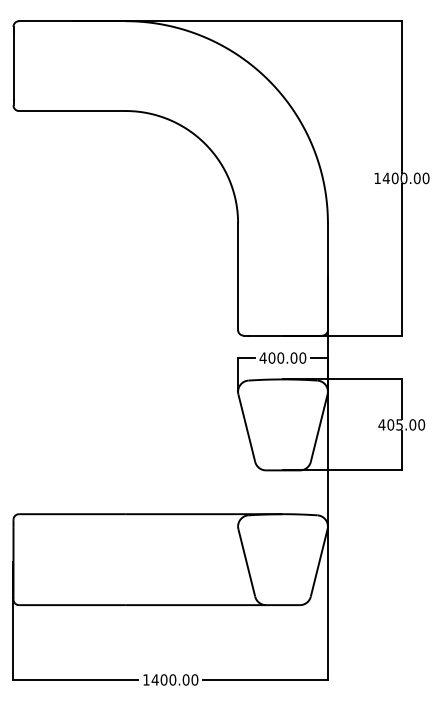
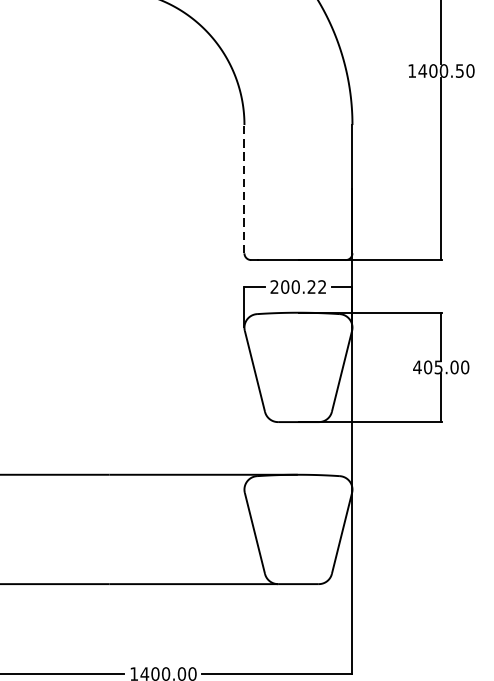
text: (416, 178) -> (458, 71), 1400.00 -> 1400.50
line: (238, 276) -> (244, 188), solid -> dashed
text: (282, 357) -> (297, 286), 400.00 -> 200.22

